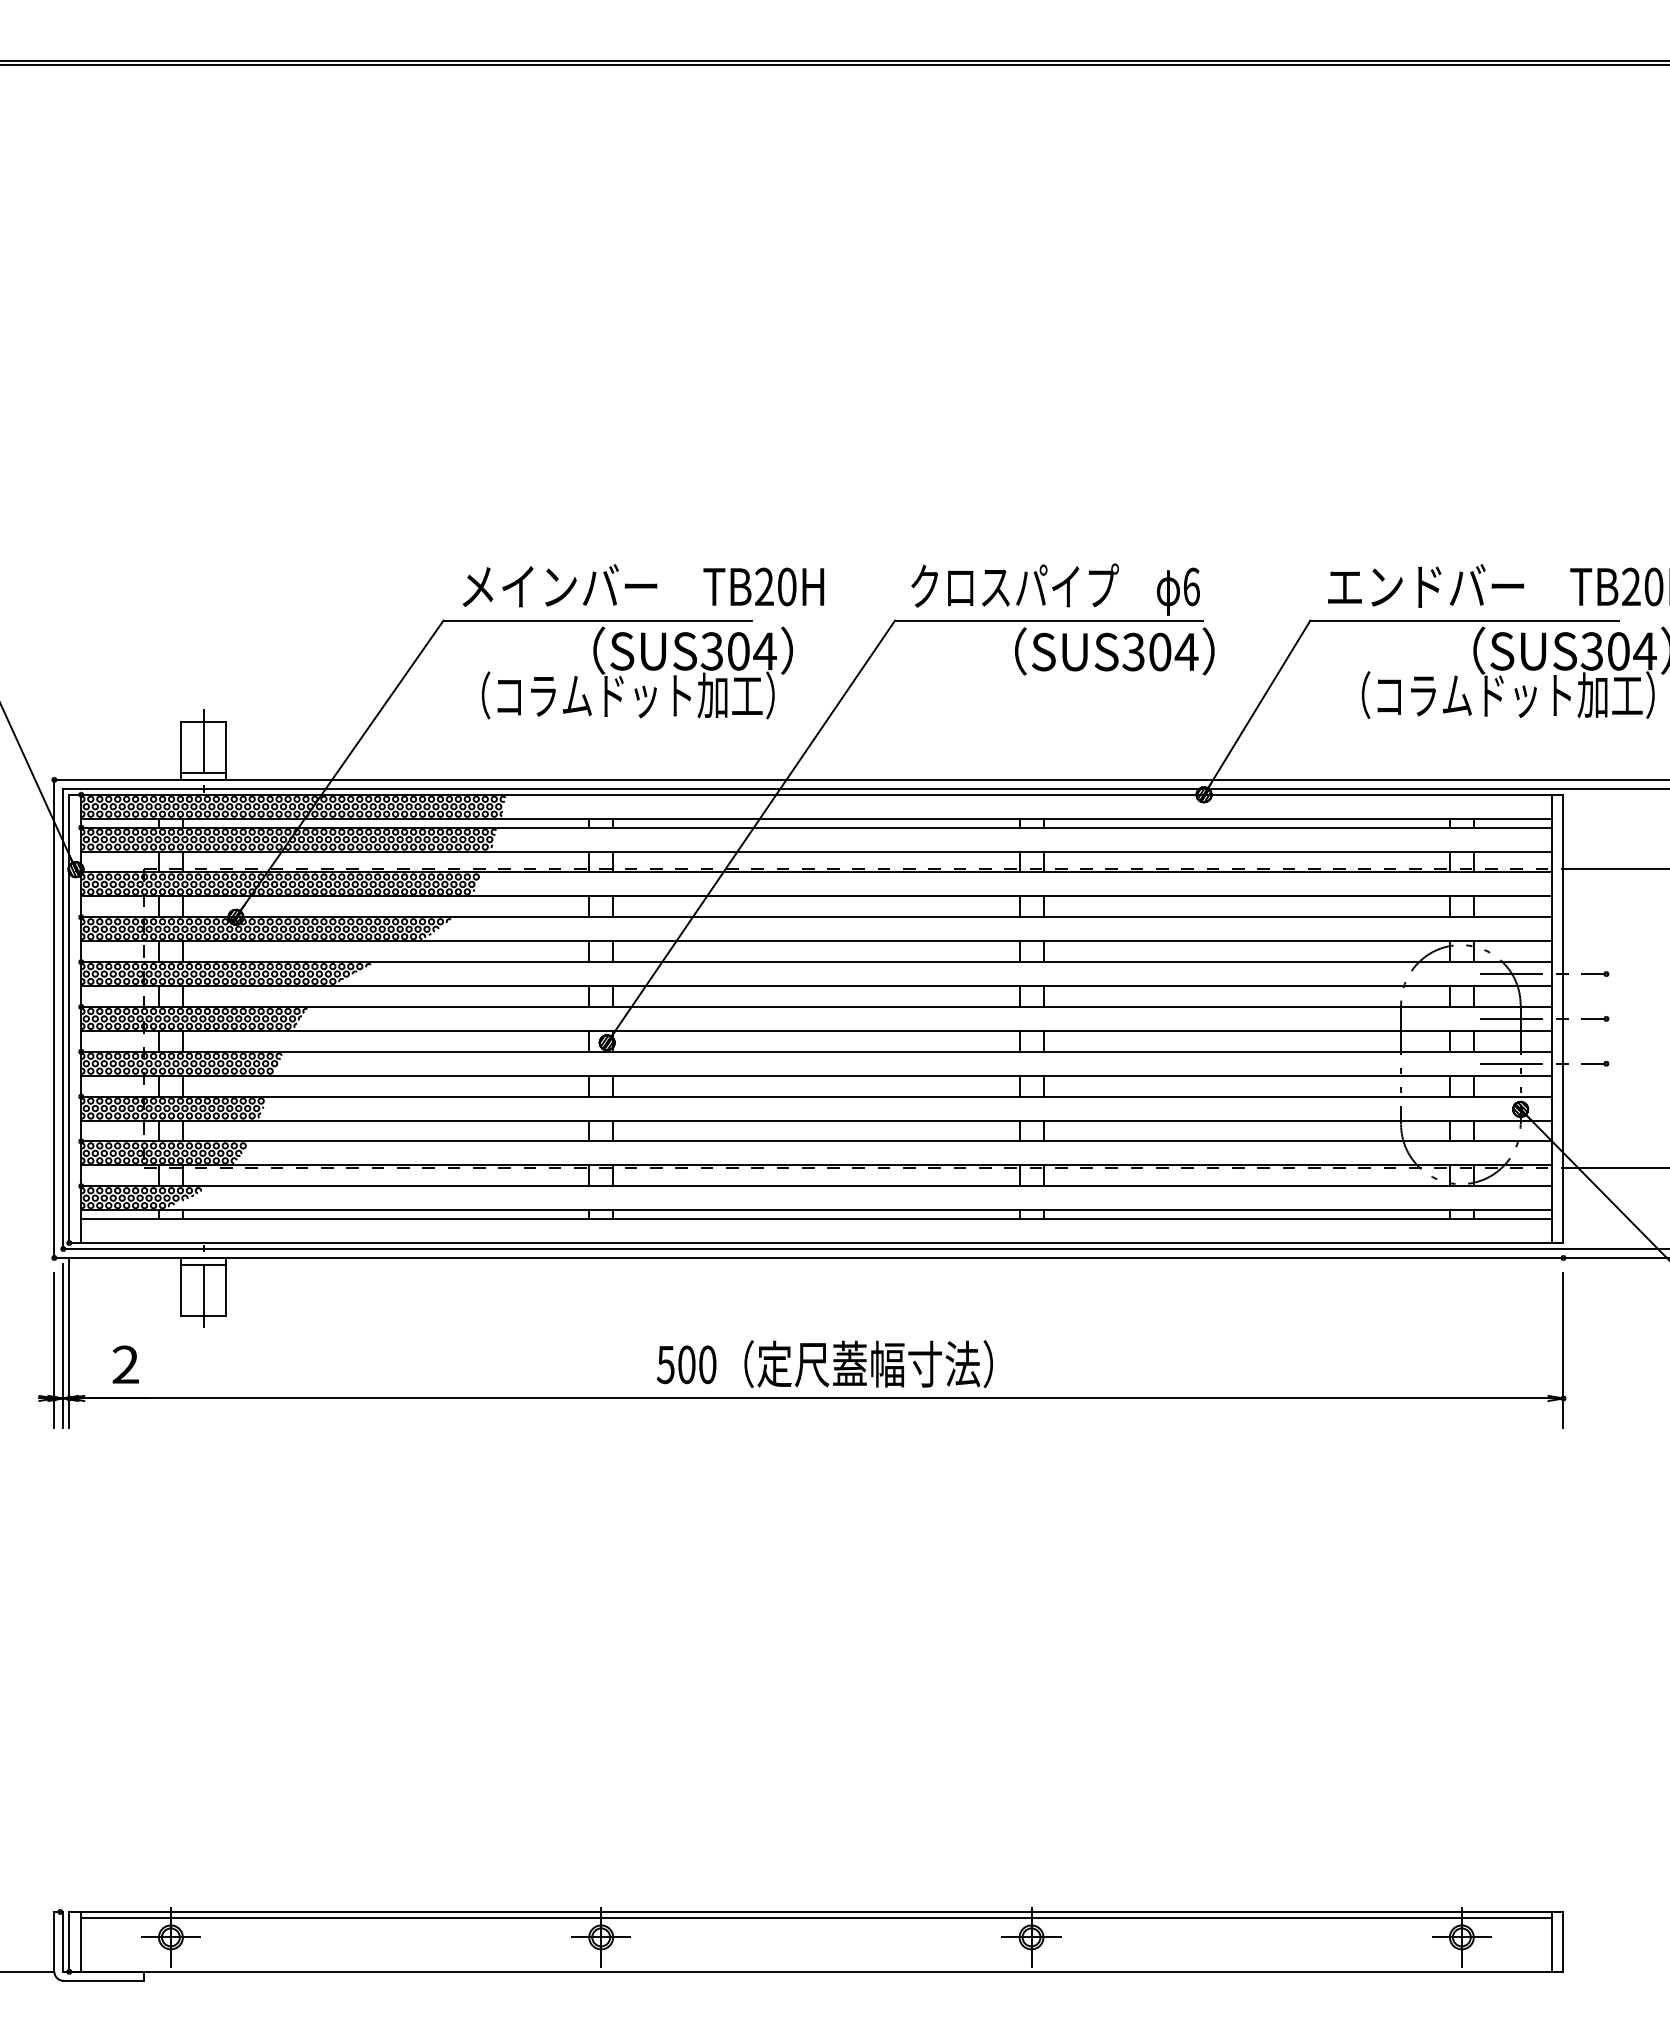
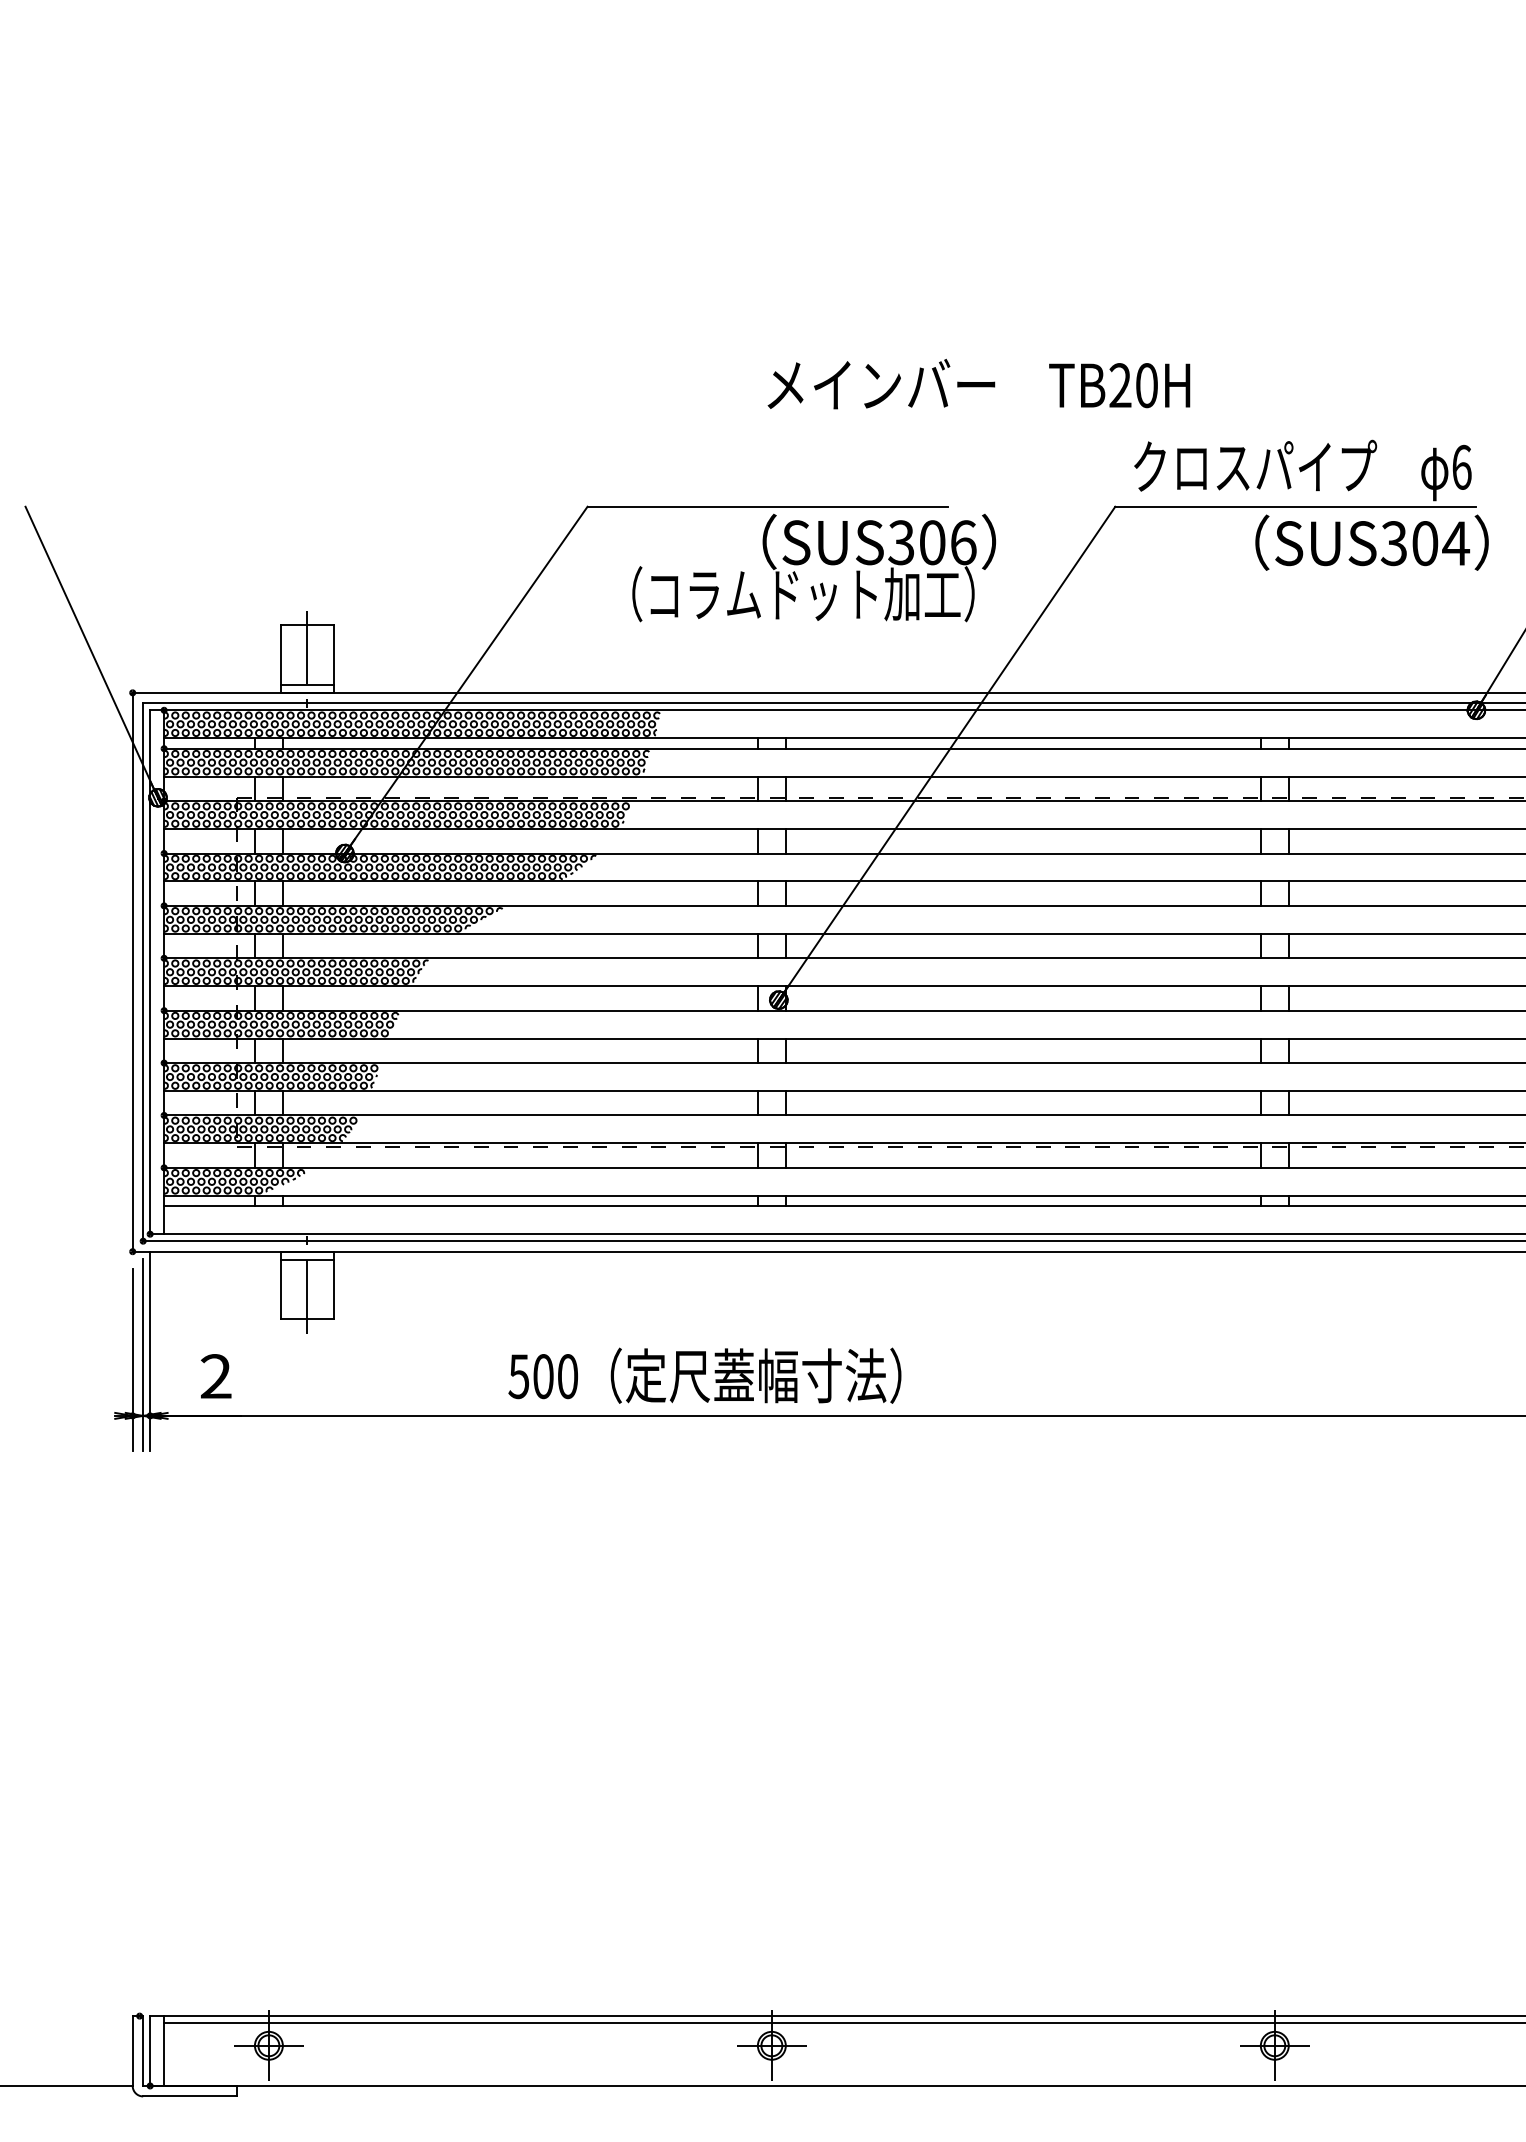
text: (643, 585) -> (979, 383), moved
text: (764, 651) -> (962, 542), SUS304 -> SUS306
text: (824, 1364) -> (704, 1376), moved

